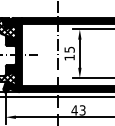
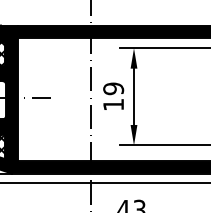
text: (69, 49) -> (113, 88), 15 -> 19

